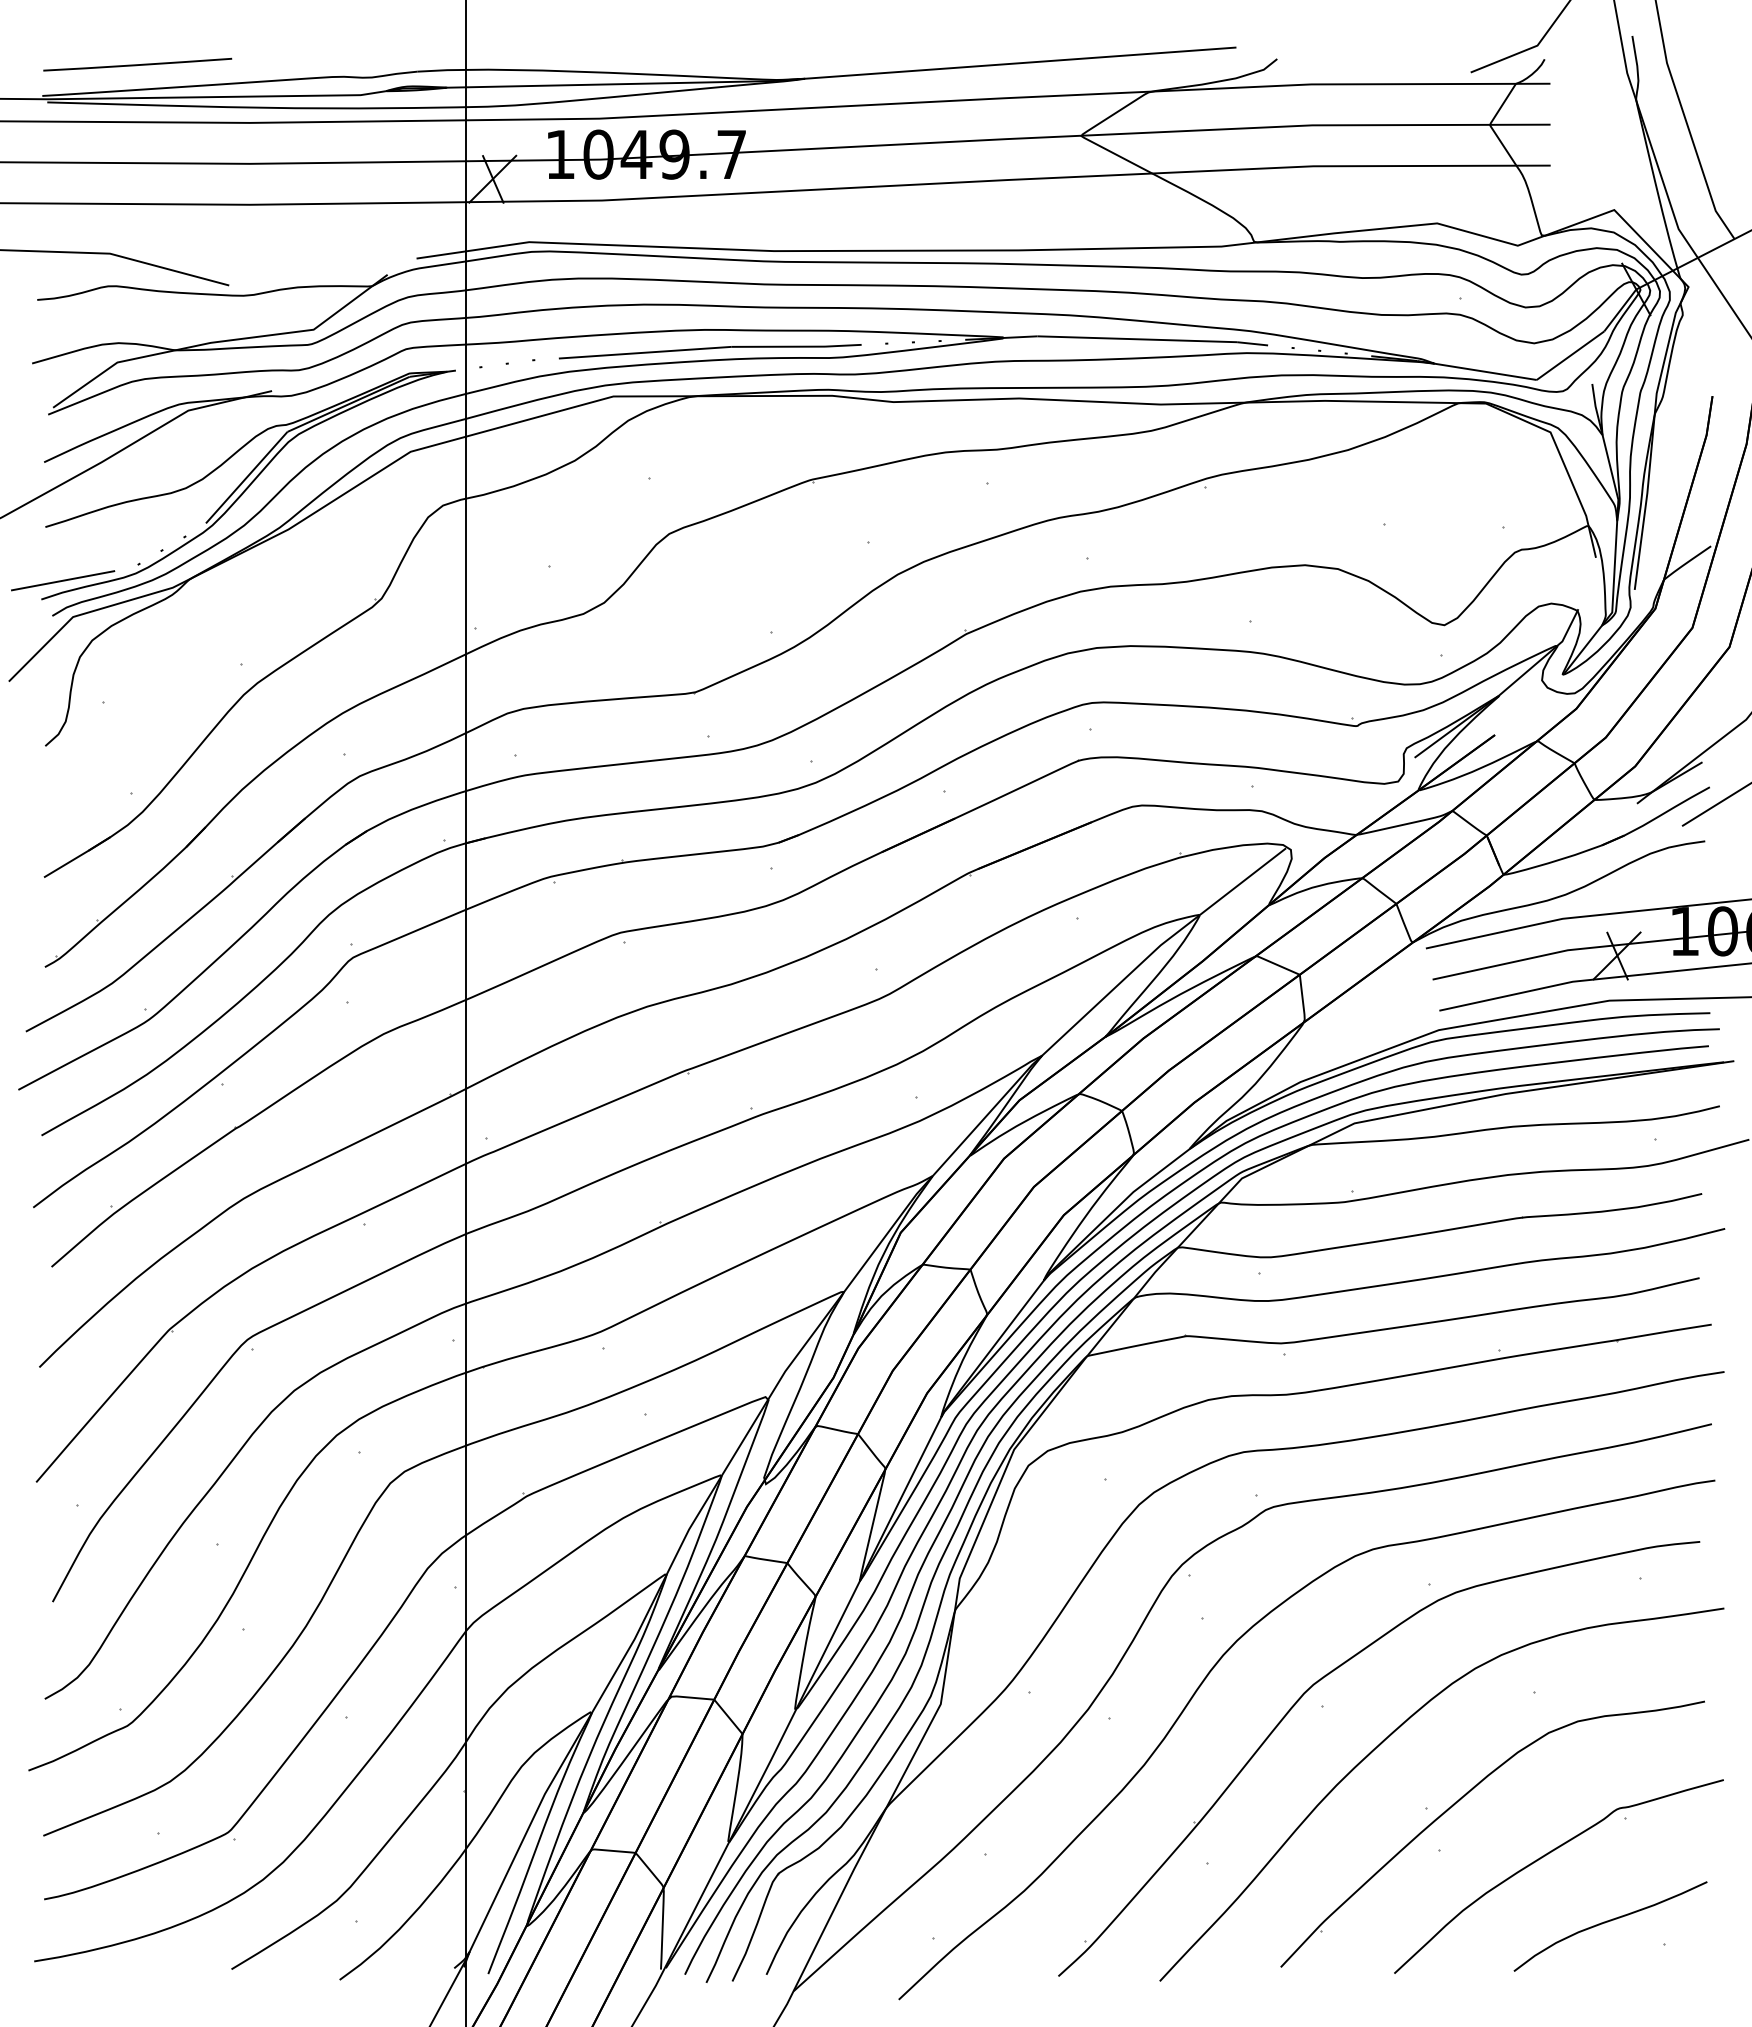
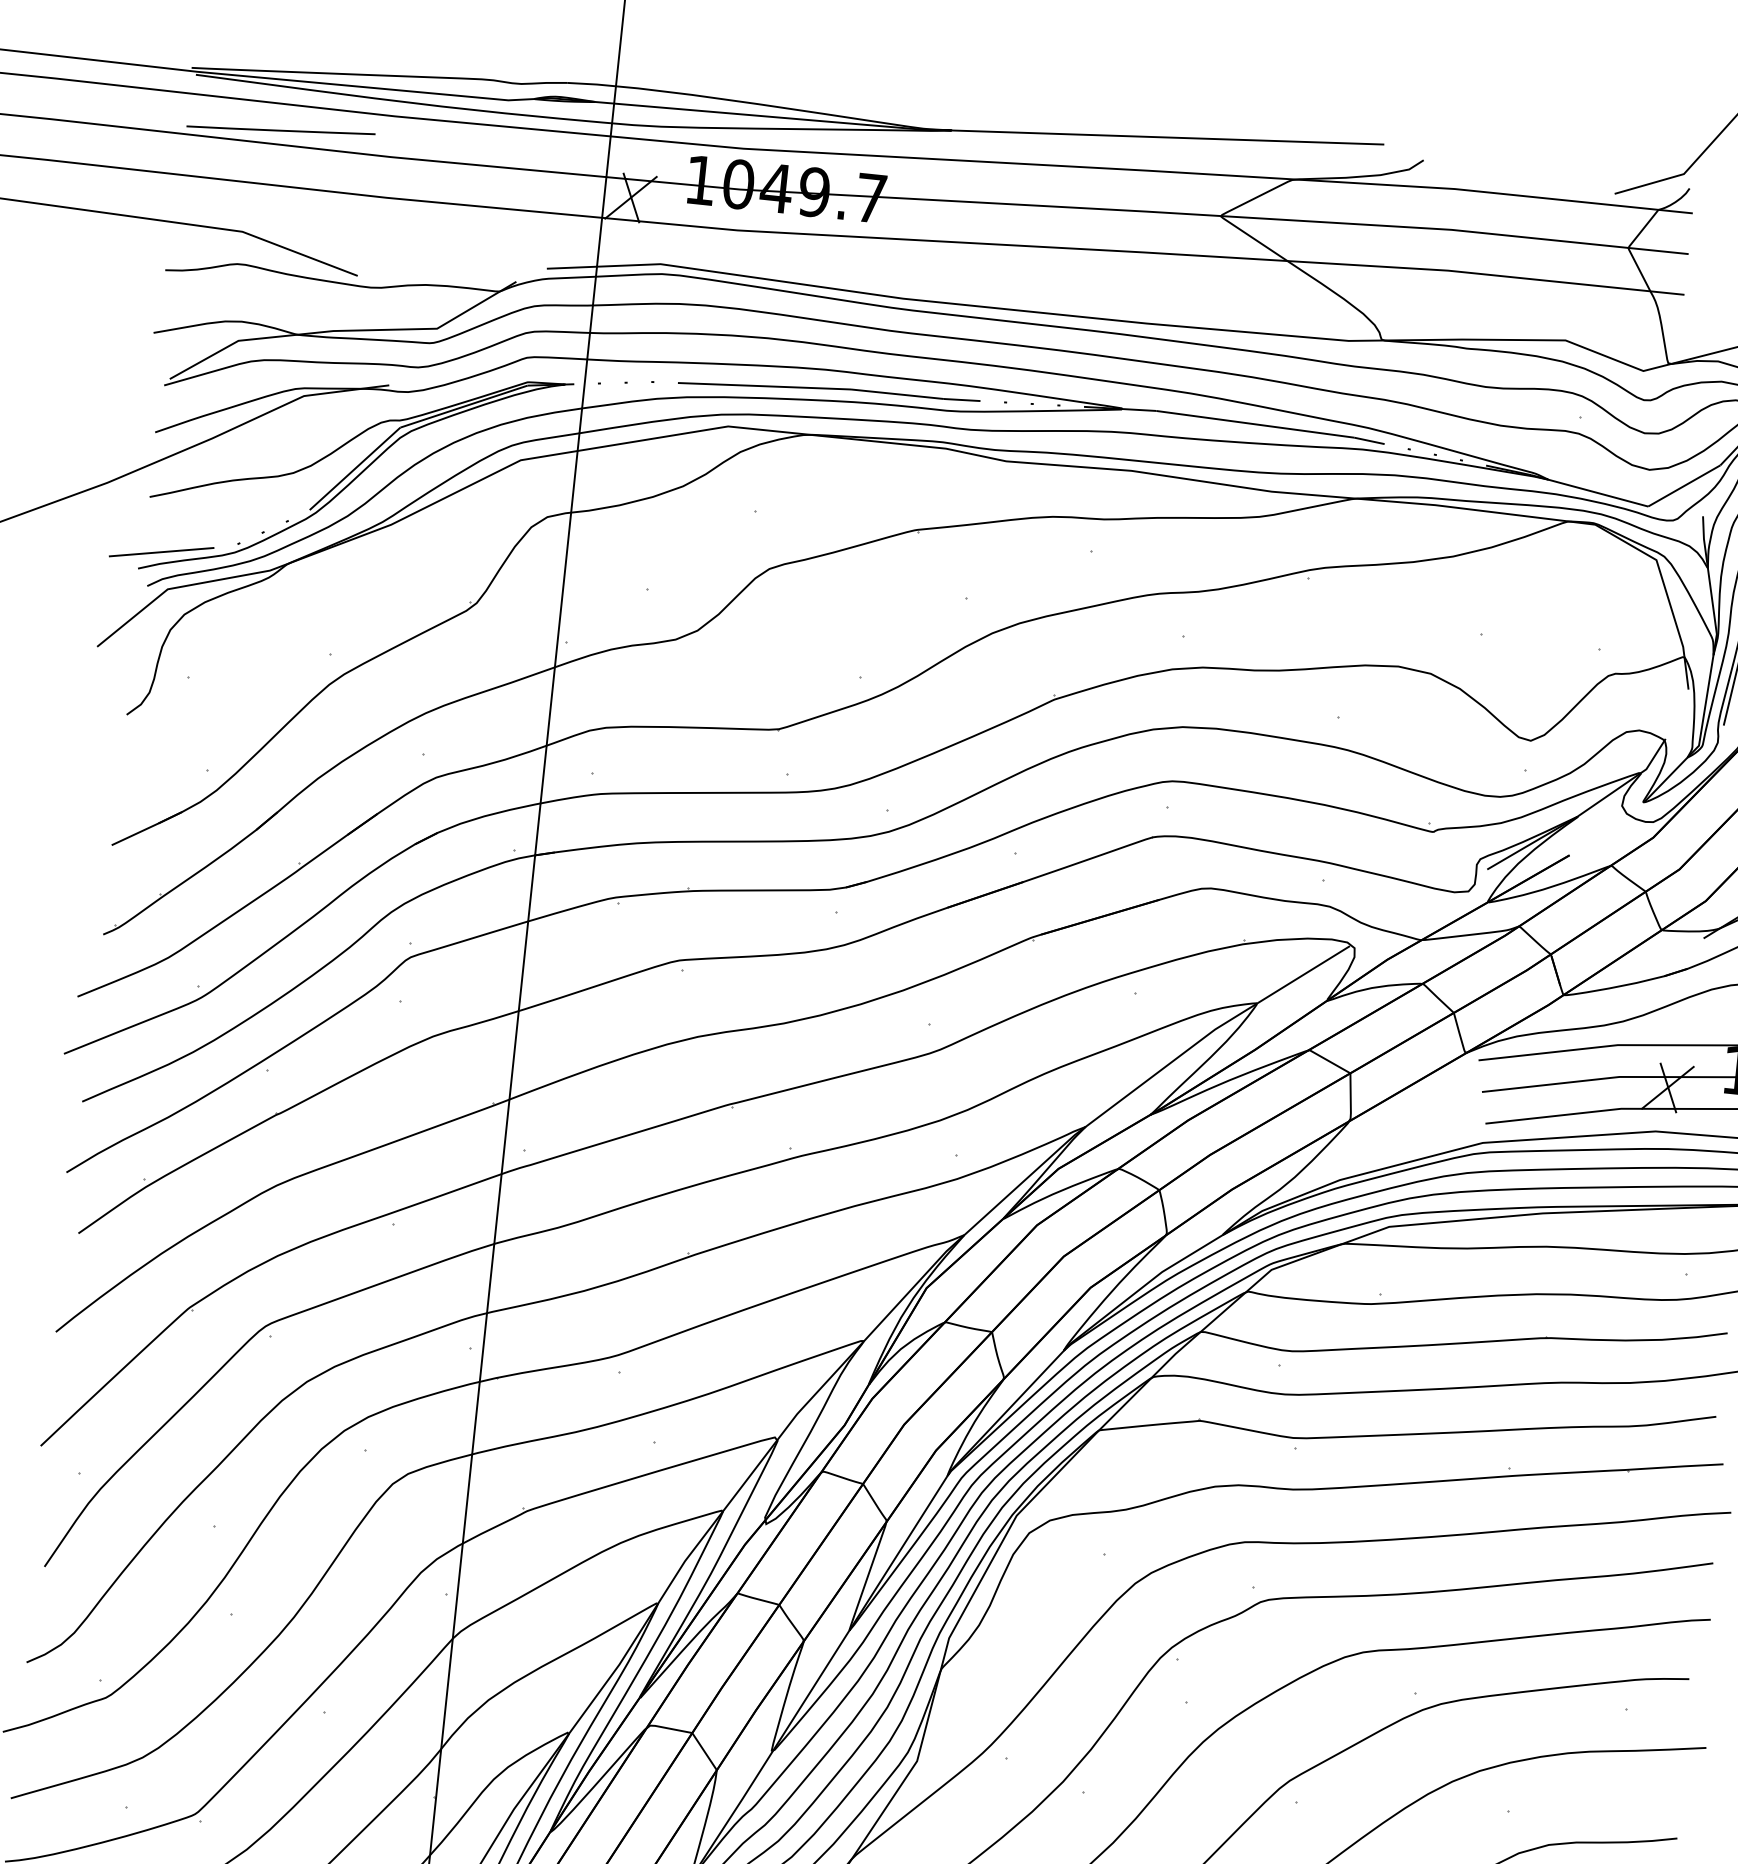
line: (137, 64) -> (280, 130), moved

